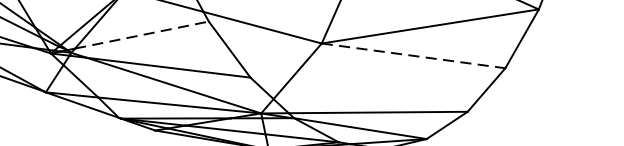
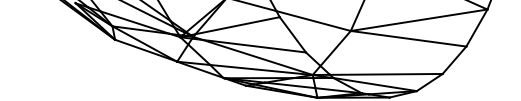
line: (141, 34) -> (237, 25), dashed -> solid
line: (414, 55) -> (409, 38), dashed -> solid

